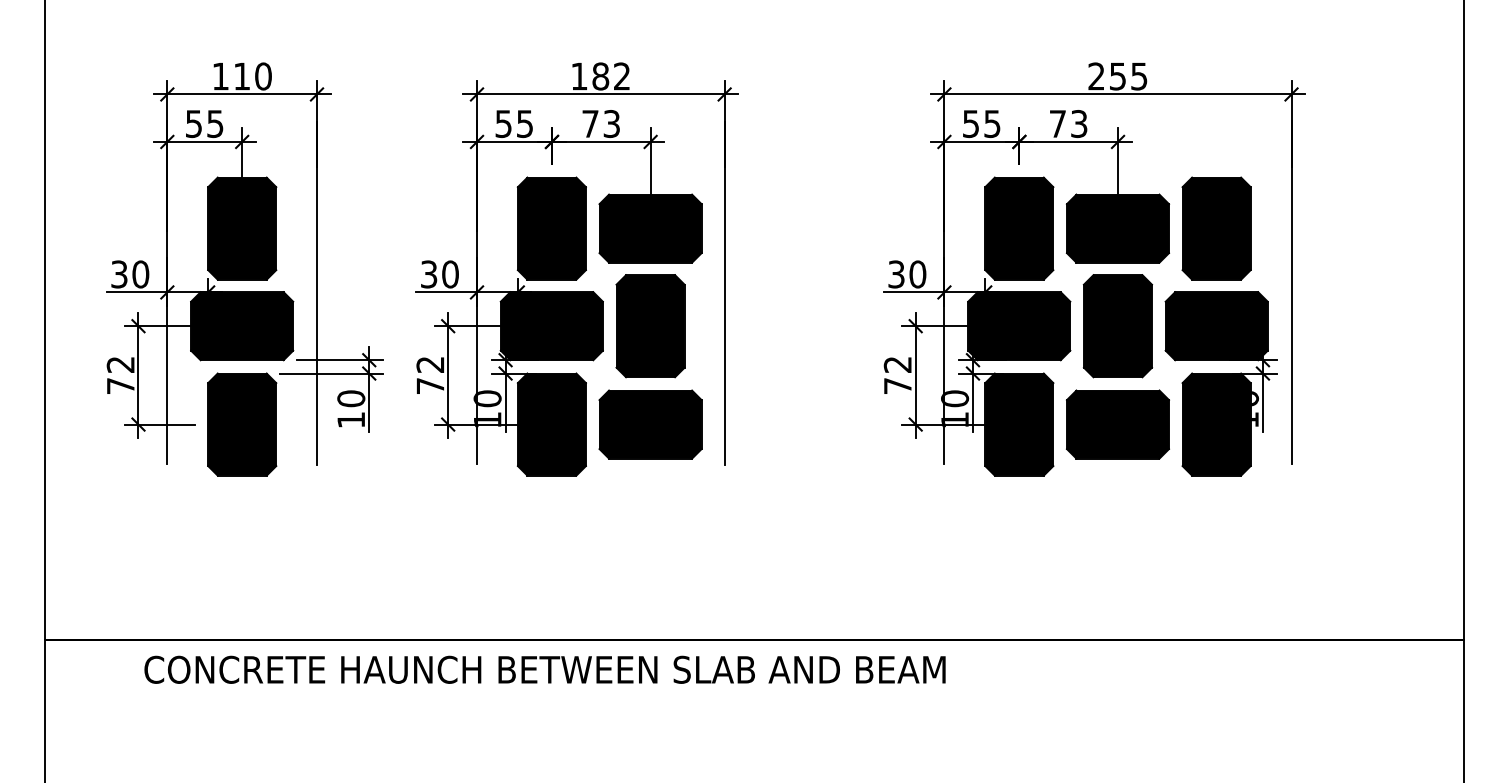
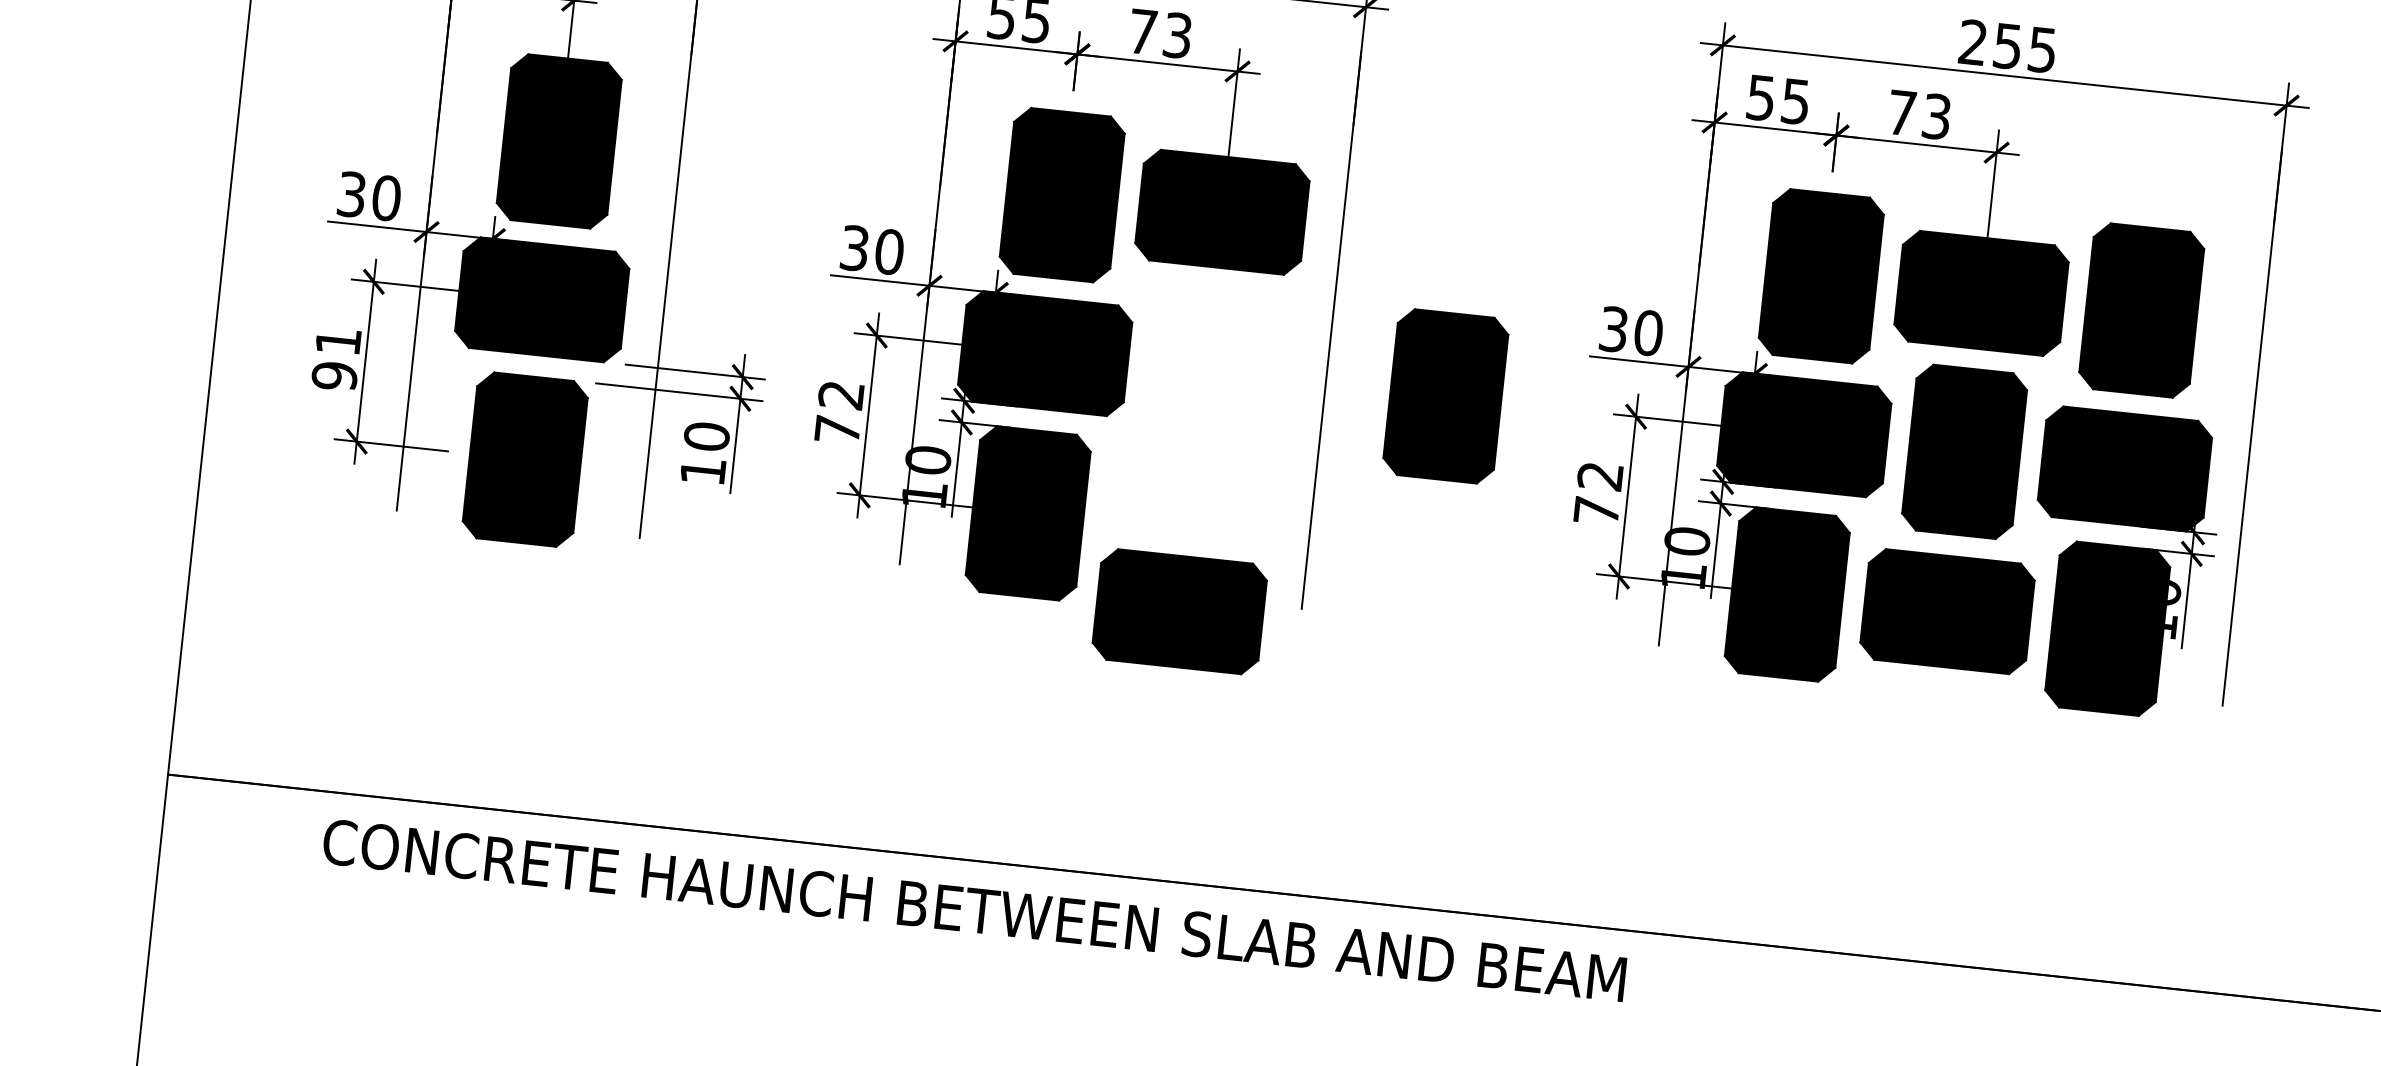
part: (650, 326) -> (1445, 396), moved
text: (120, 375) -> (336, 358), 72 -> 91
part: (650, 424) -> (1179, 611), moved

